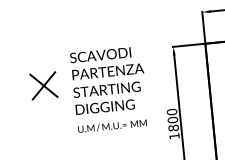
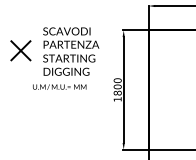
text: (112, 125) -> (59, 86), moved

